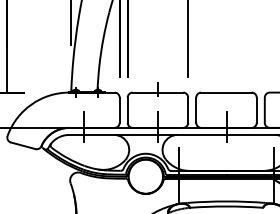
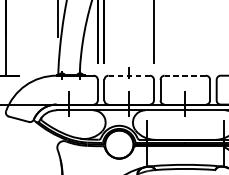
line: (158, 92) -> (129, 75), solid -> dashed
line: (226, 92) -> (185, 75), solid -> dashed

